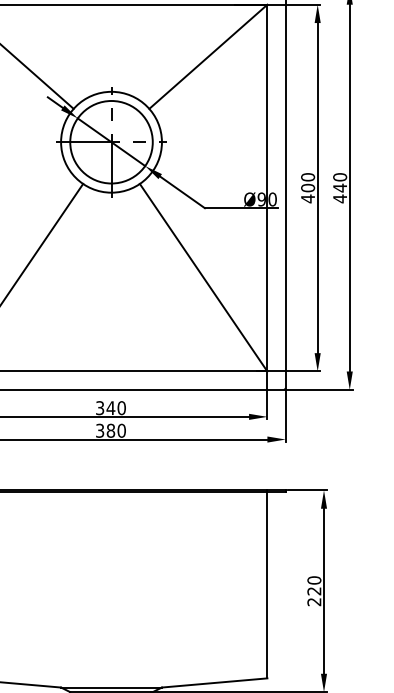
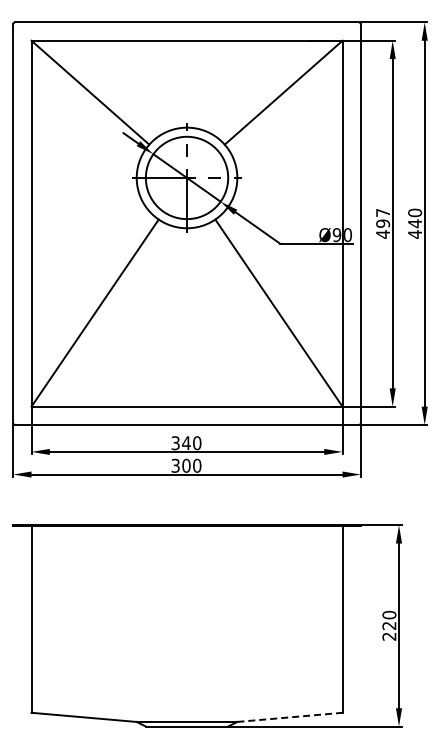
text: (308, 181) -> (383, 217), 400 -> 497
text: (110, 430) -> (186, 465), 380 -> 300
line: (214, 683) -> (289, 717), solid -> dashed

